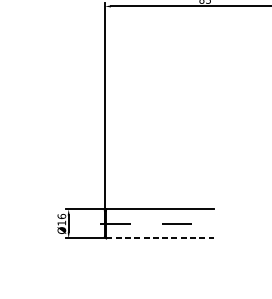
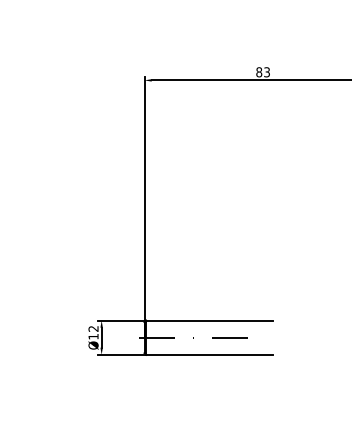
text: (61, 216) -> (93, 328), Ø16 -> Ø12
line: (160, 238) -> (210, 354), dashed -> solid

